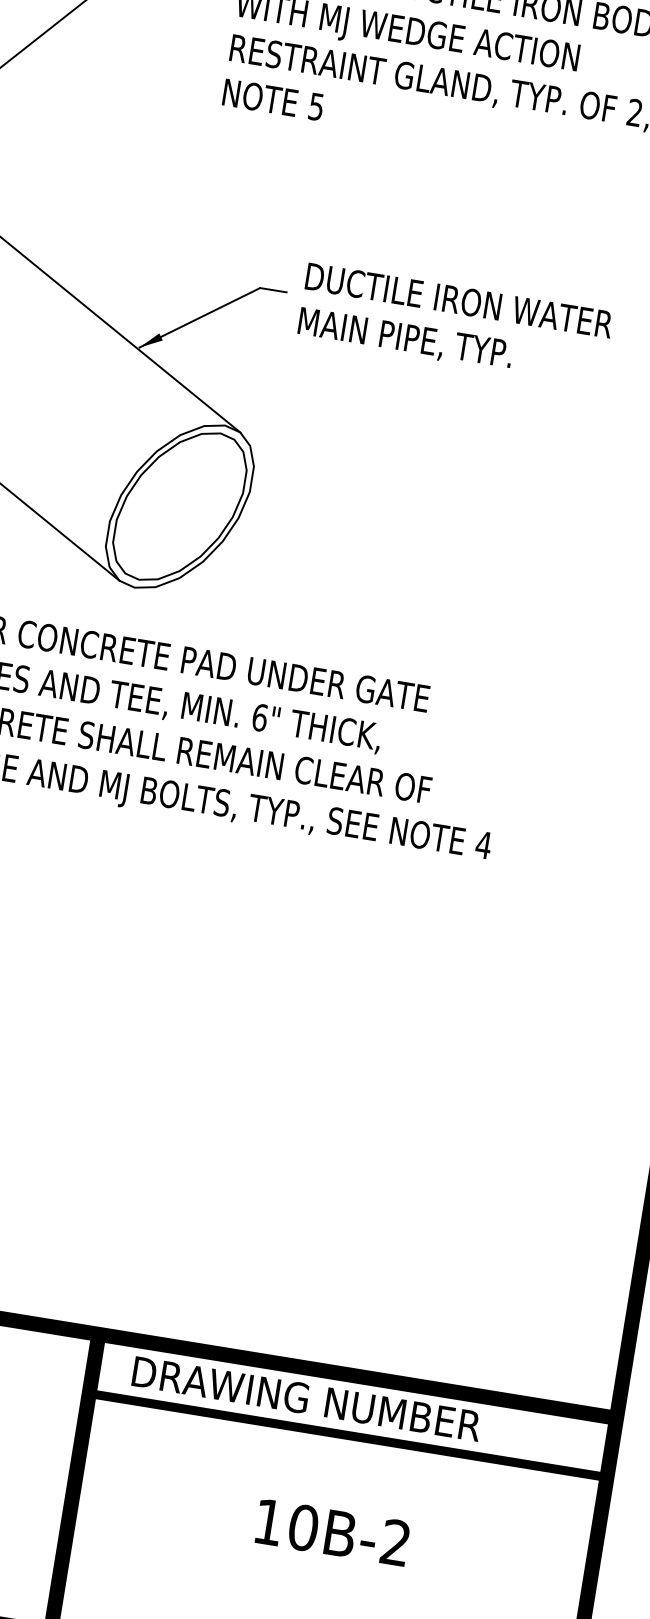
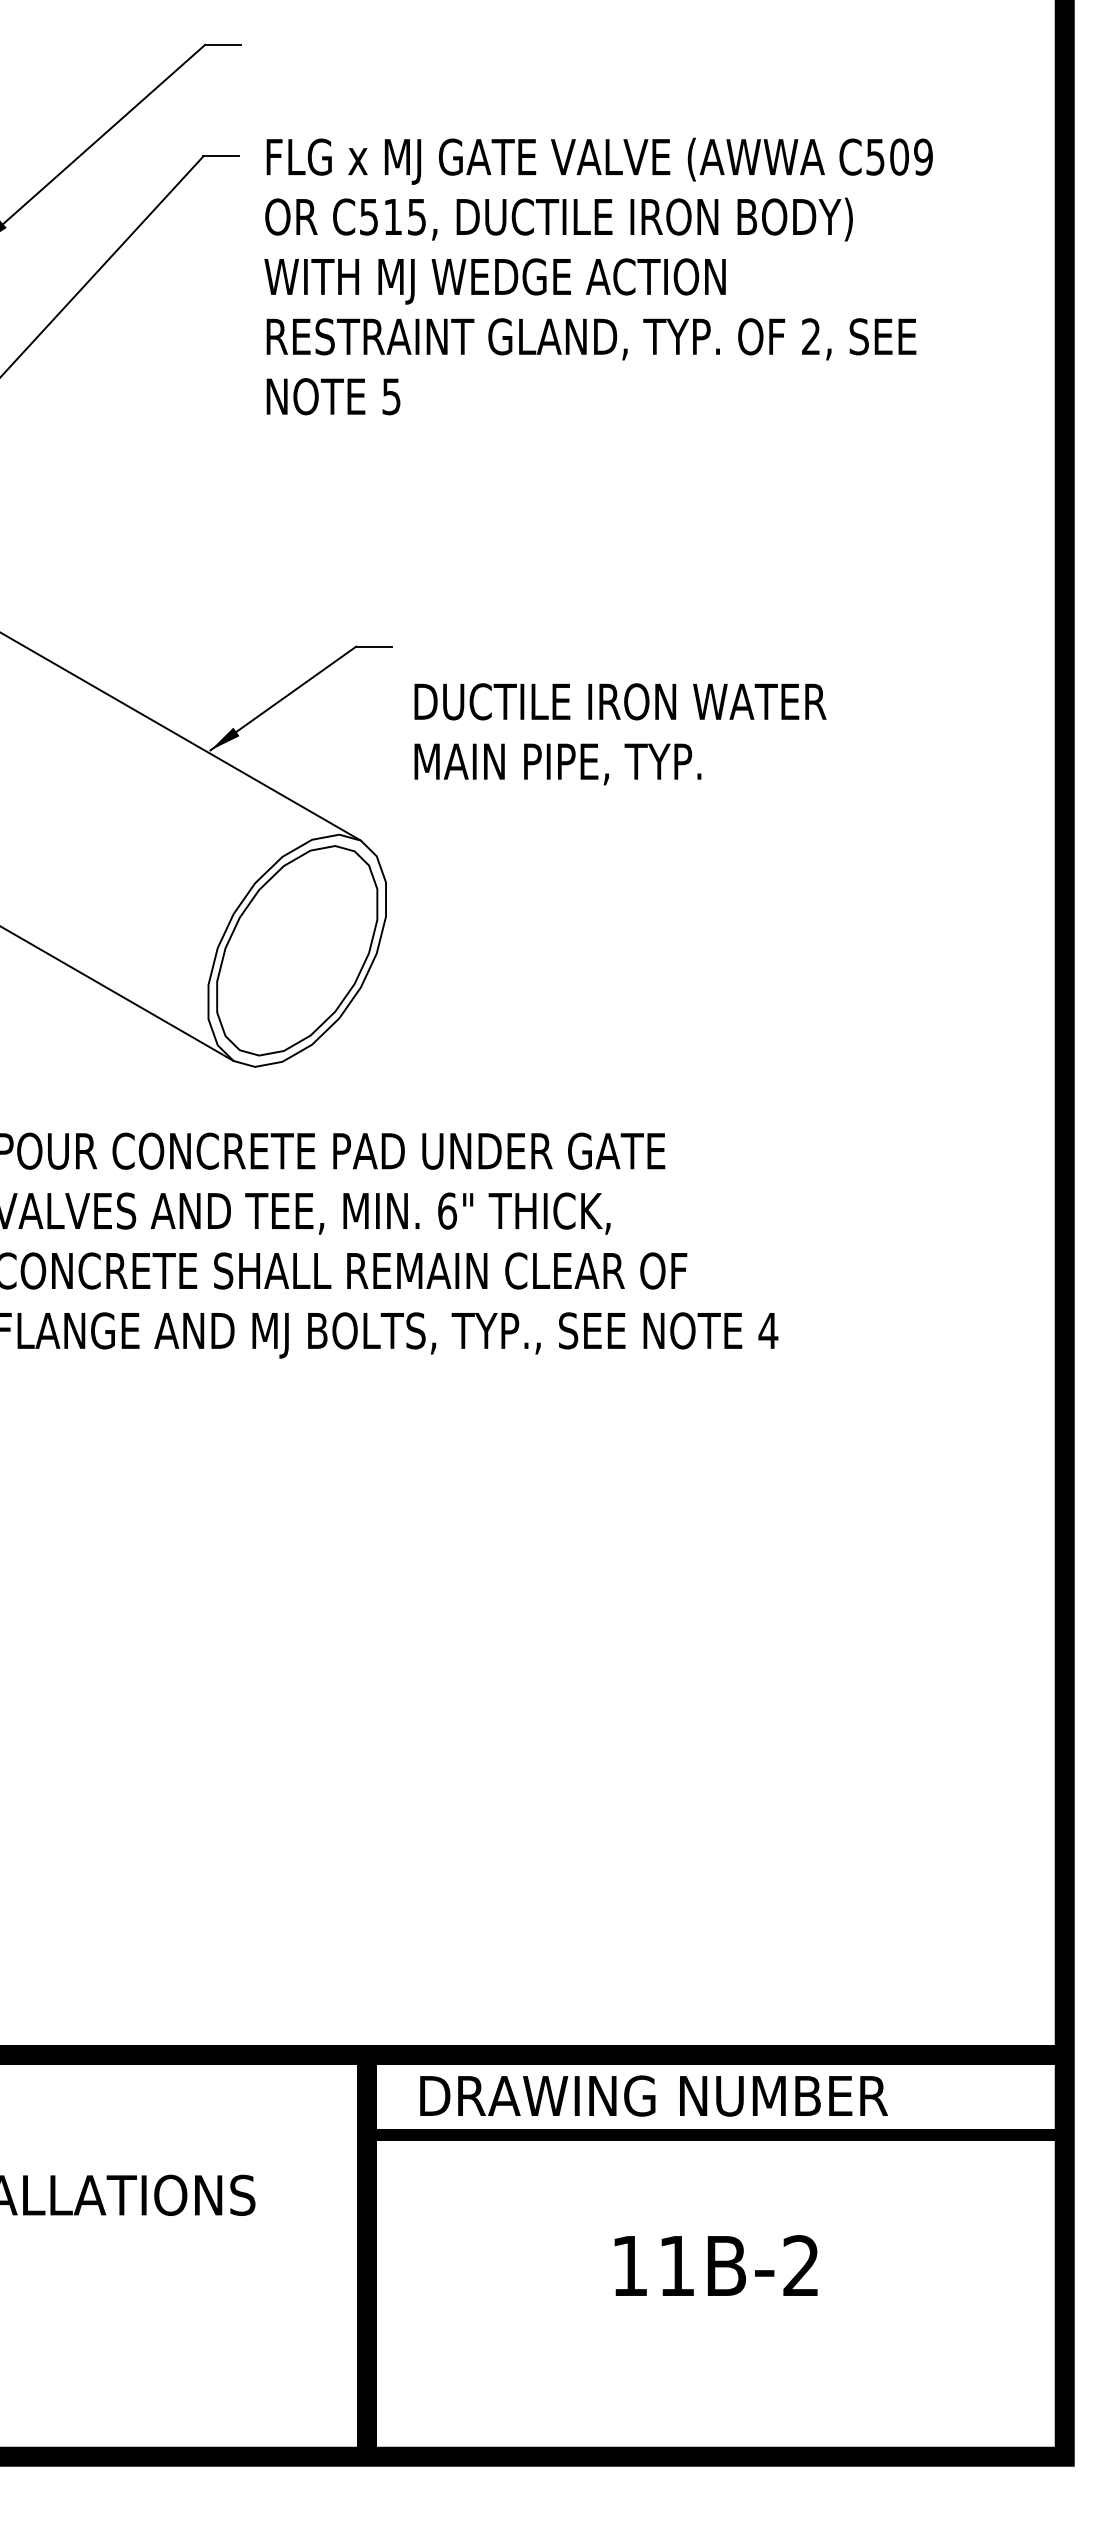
text: (455, 324) -> (620, 734), moved
text: (303, 1528) -> (676, 2266), 10B-2 -> 11B-2

